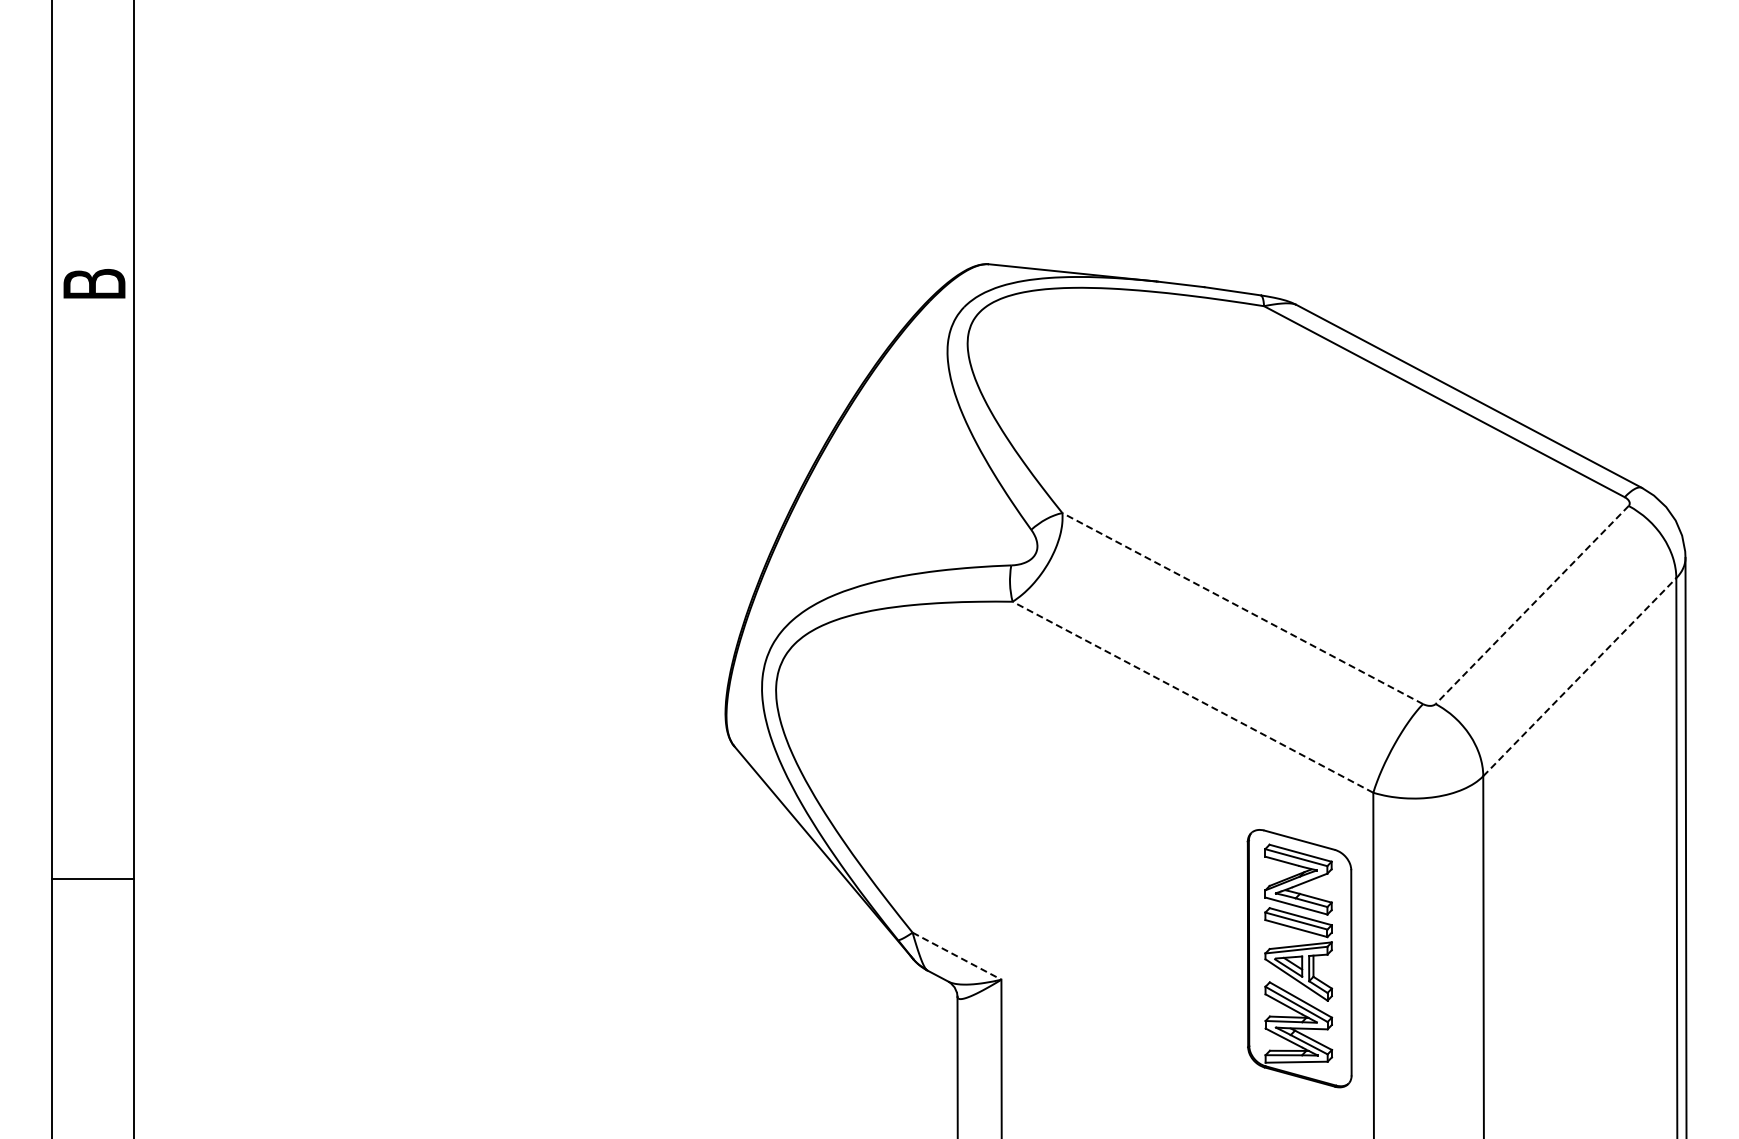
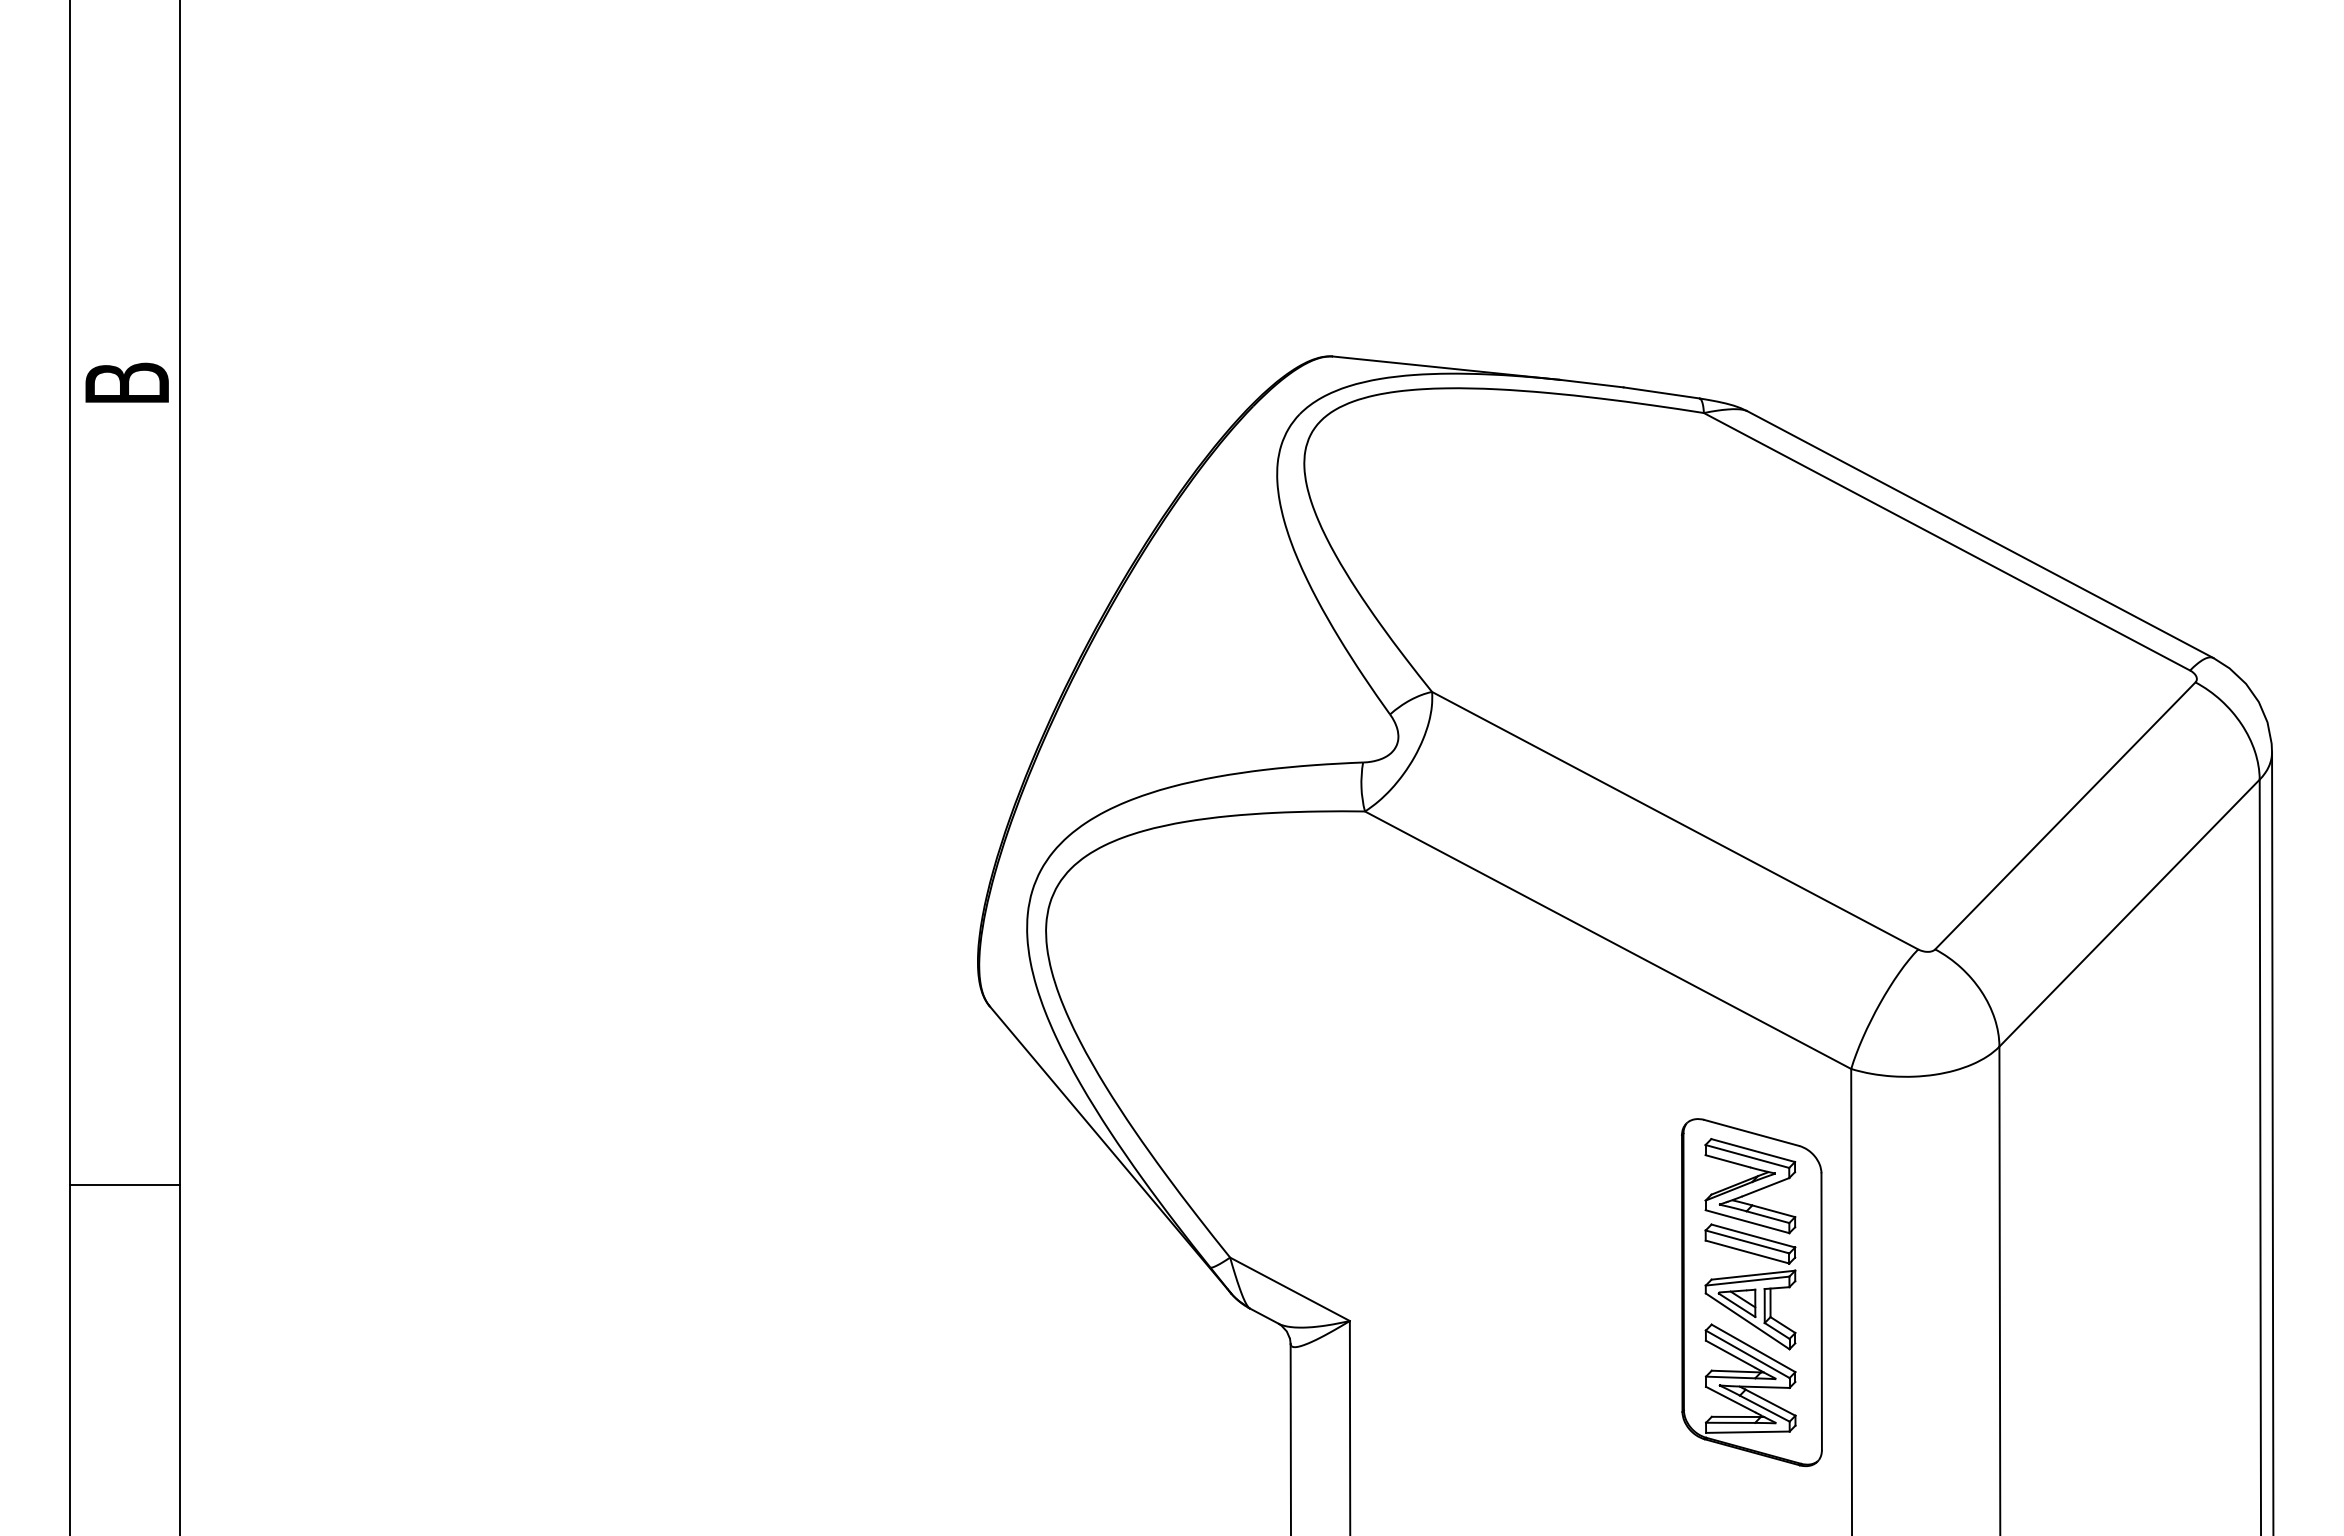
line: (1531, 605) -> (2064, 816), dashed -> solid
line: (1242, 608) -> (1674, 820), dashed -> solid
line: (1580, 676) -> (2130, 912), dashed -> solid
line: (1192, 697) -> (1607, 940), dashed -> solid
line: (957, 956) -> (1290, 1289), dashed -> solid

